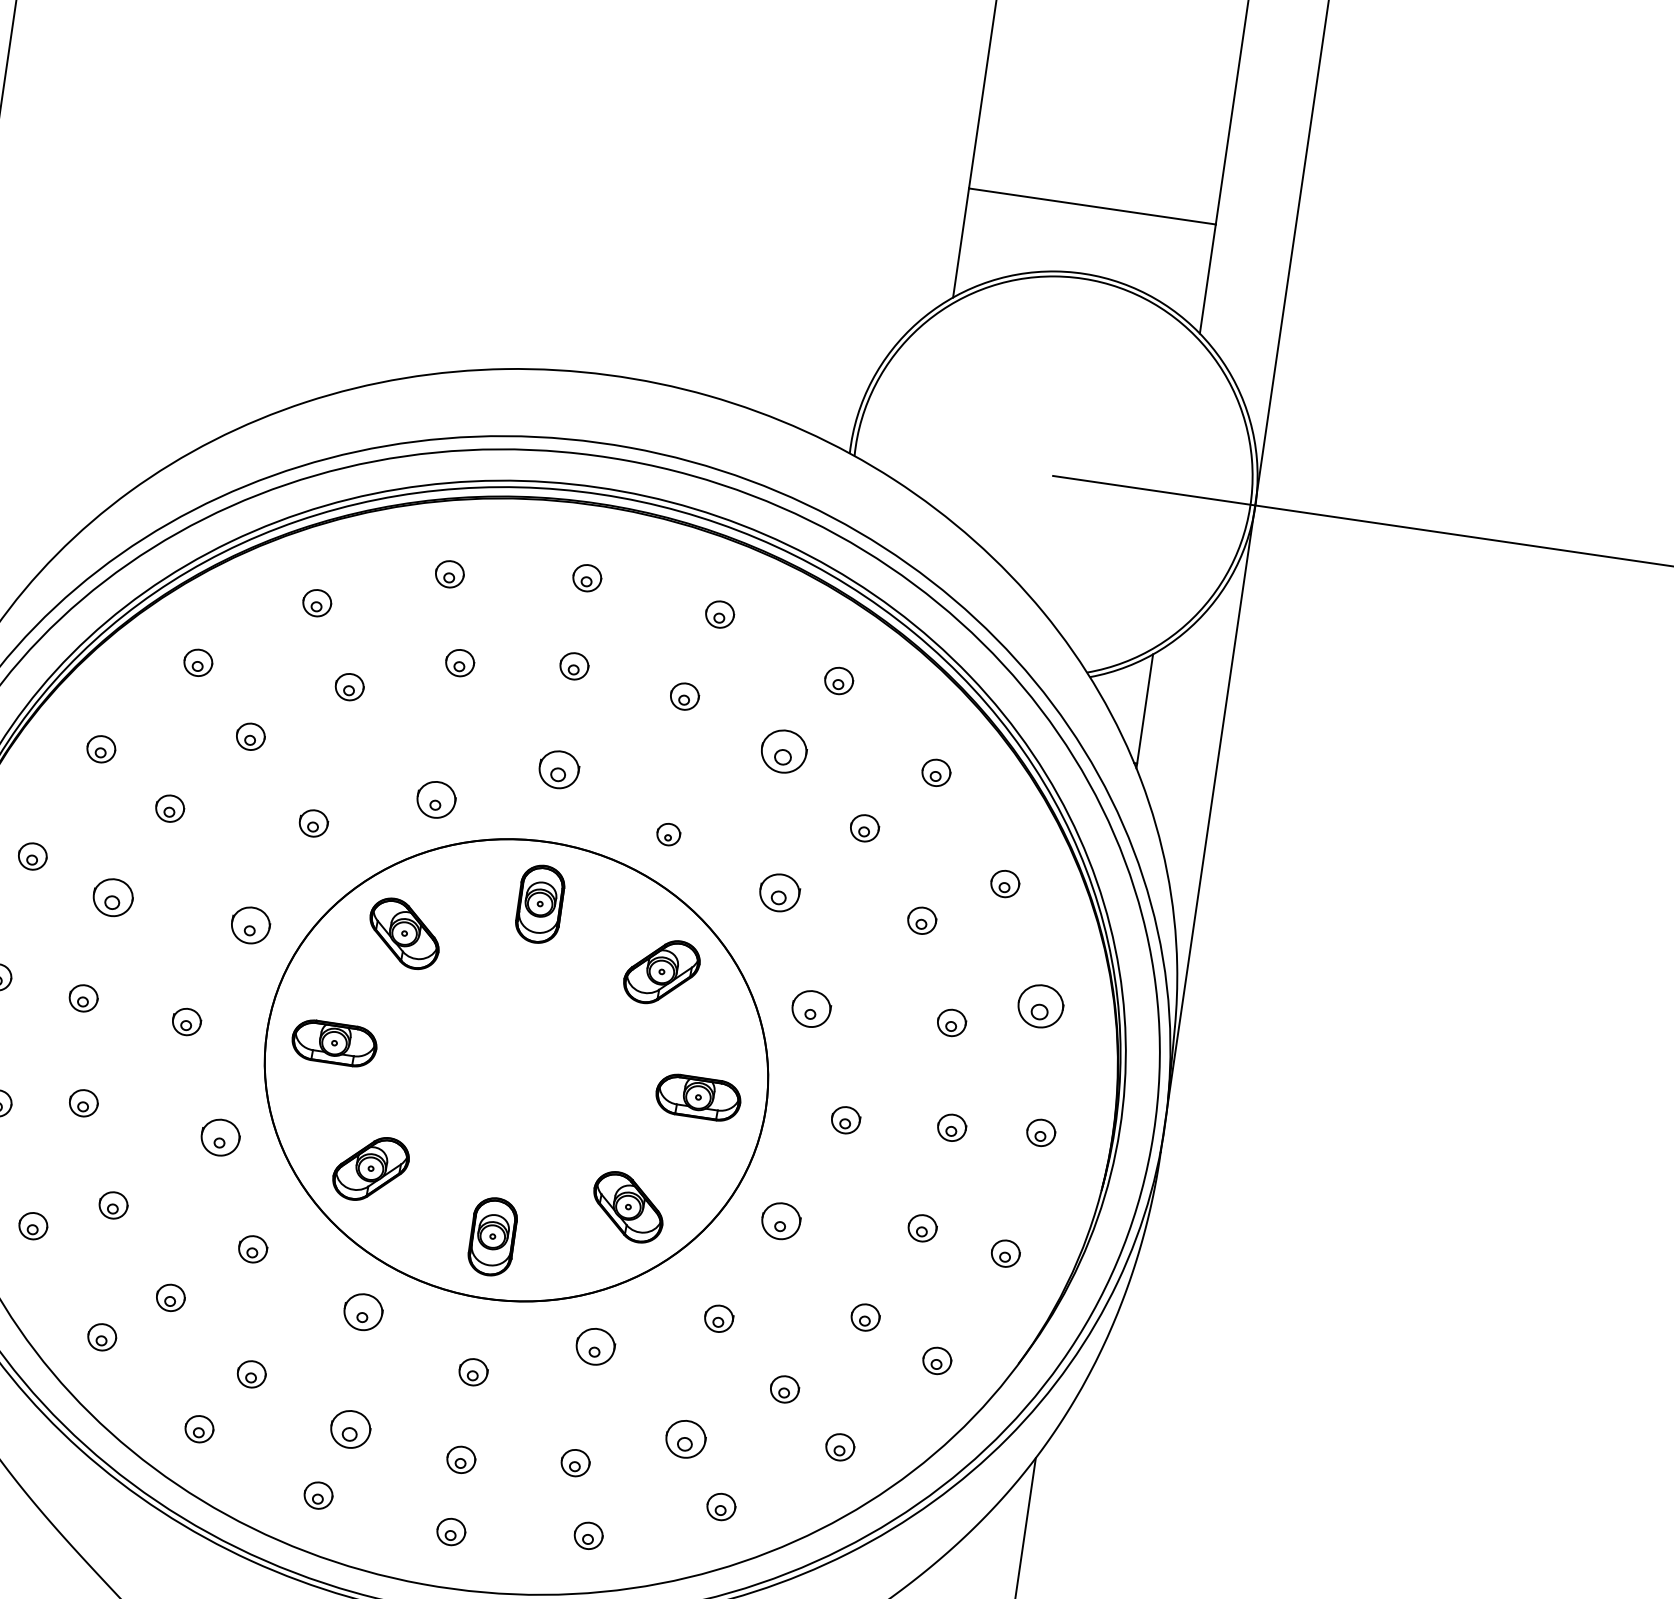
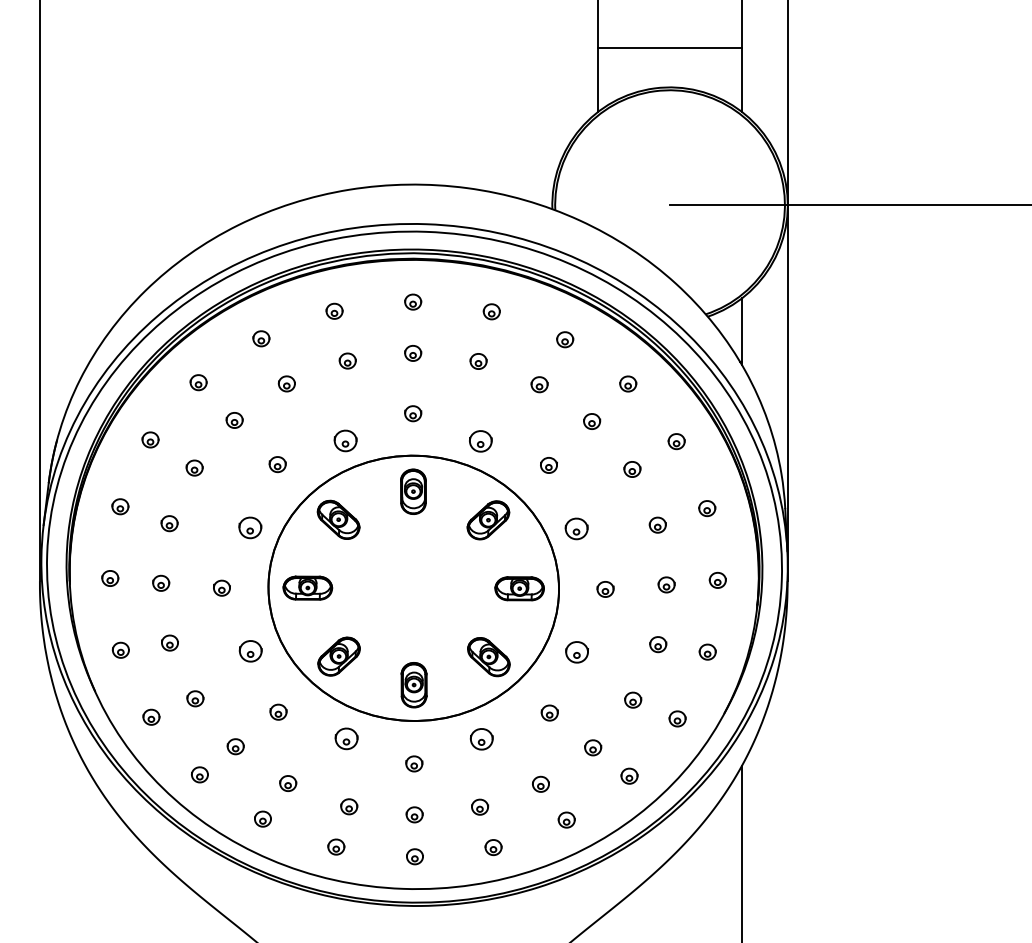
part: (783, 751) -> (539, 384), size x0.62
part: (559, 769) -> (413, 413), size x0.71
part: (668, 834) -> (480, 441), size x1.67
part: (778, 892) -> (548, 465), size x0.71
part: (112, 897) -> (169, 523), size x0.71
part: (1041, 1006) -> (707, 508), size x0.62
part: (351, 1429) -> (349, 806), size x0.71
part: (685, 1437) -> (540, 783), size x0.71

